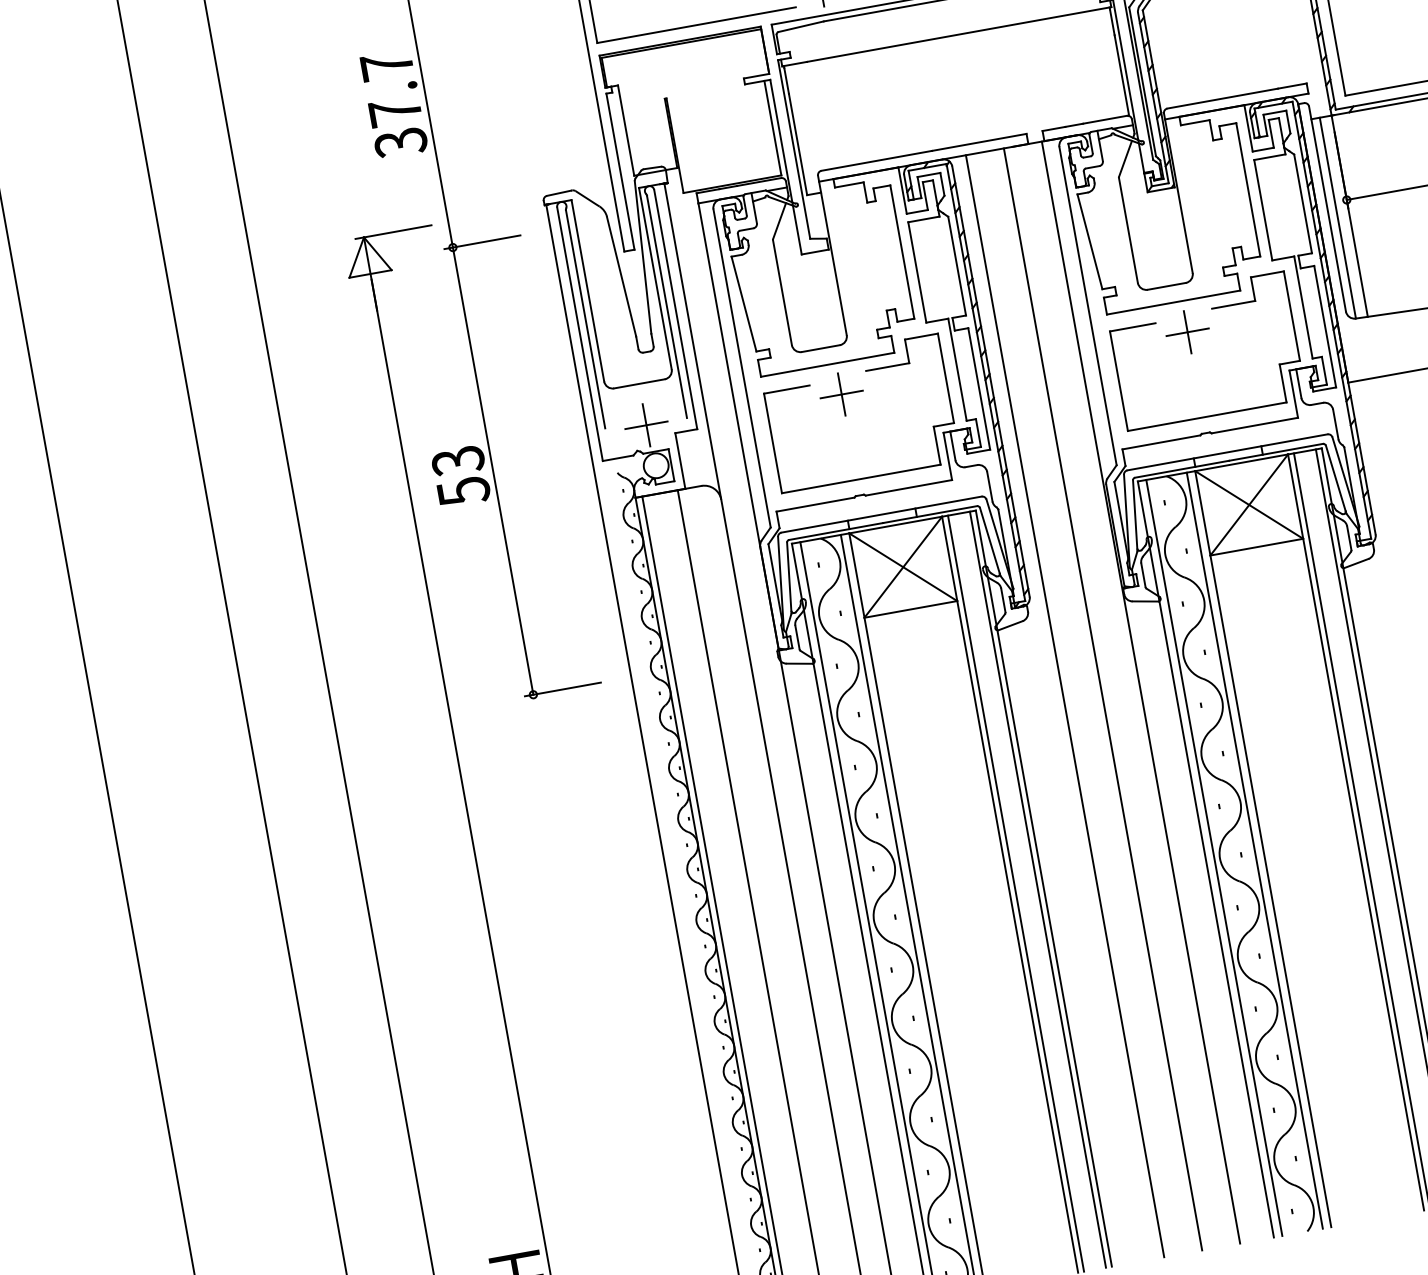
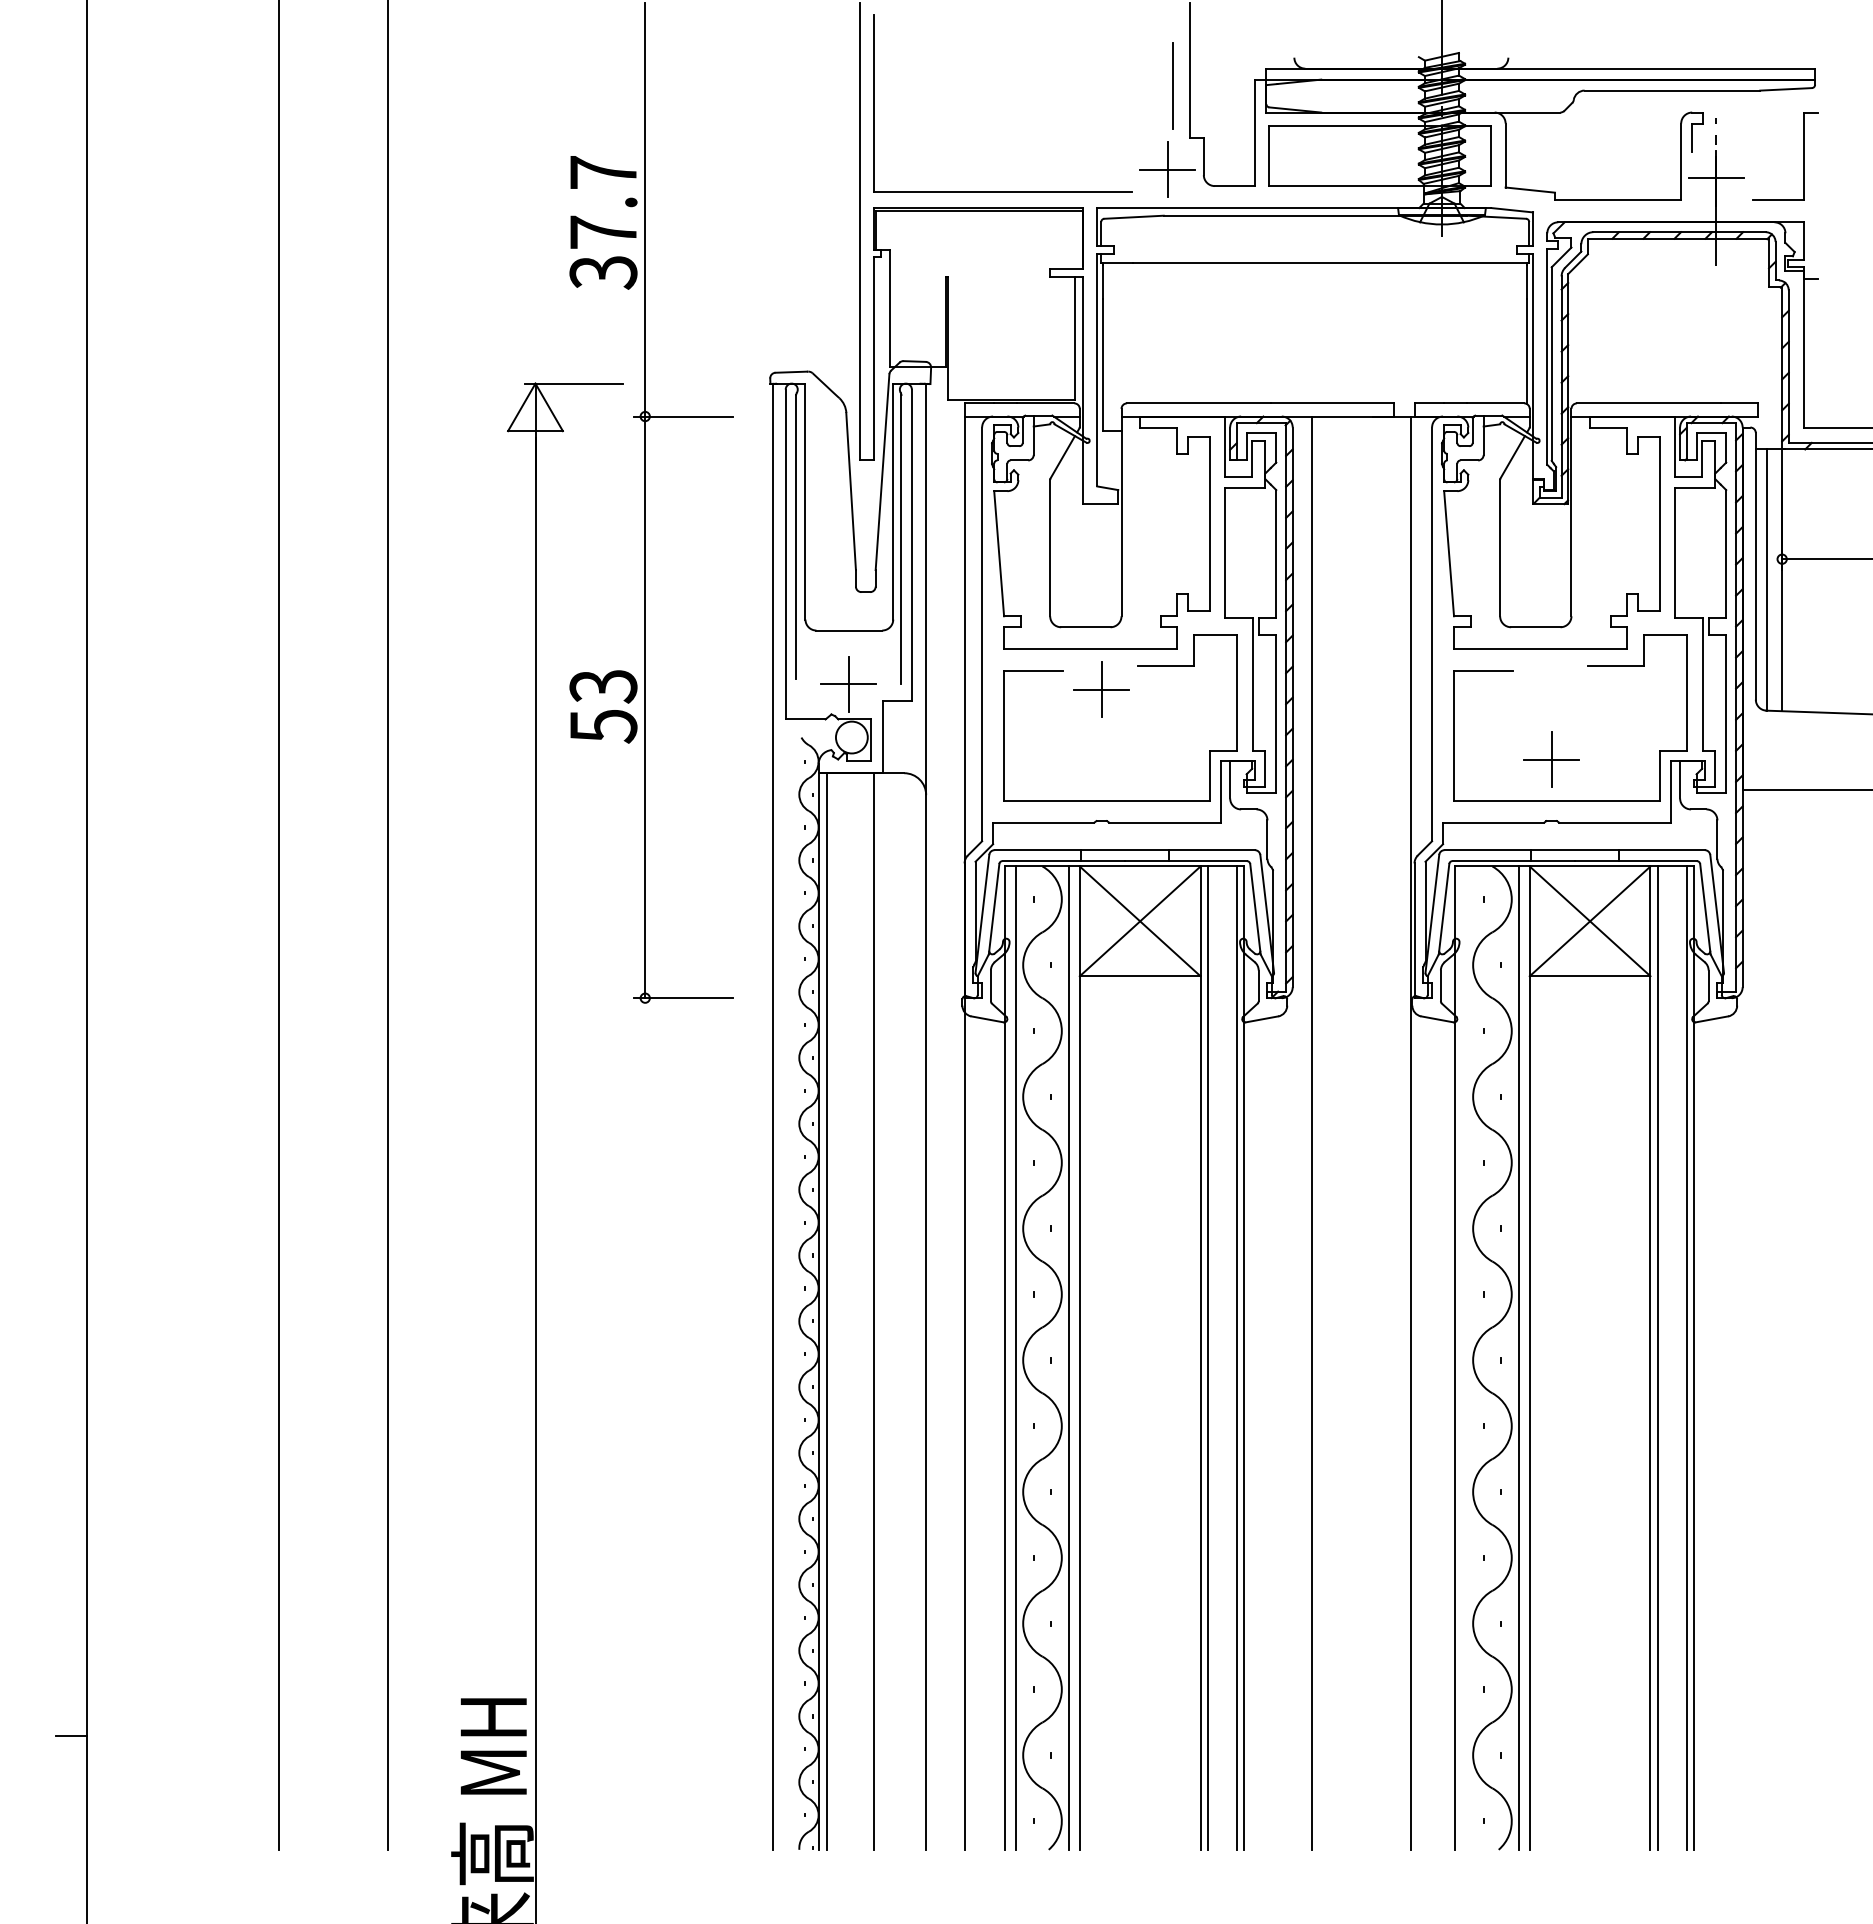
part: (1187, 332) -> (1551, 759), moved
line: (1102, 698) -> (1361, 1132), removed
line: (1214, 857) -> (1466, 1357), removed

